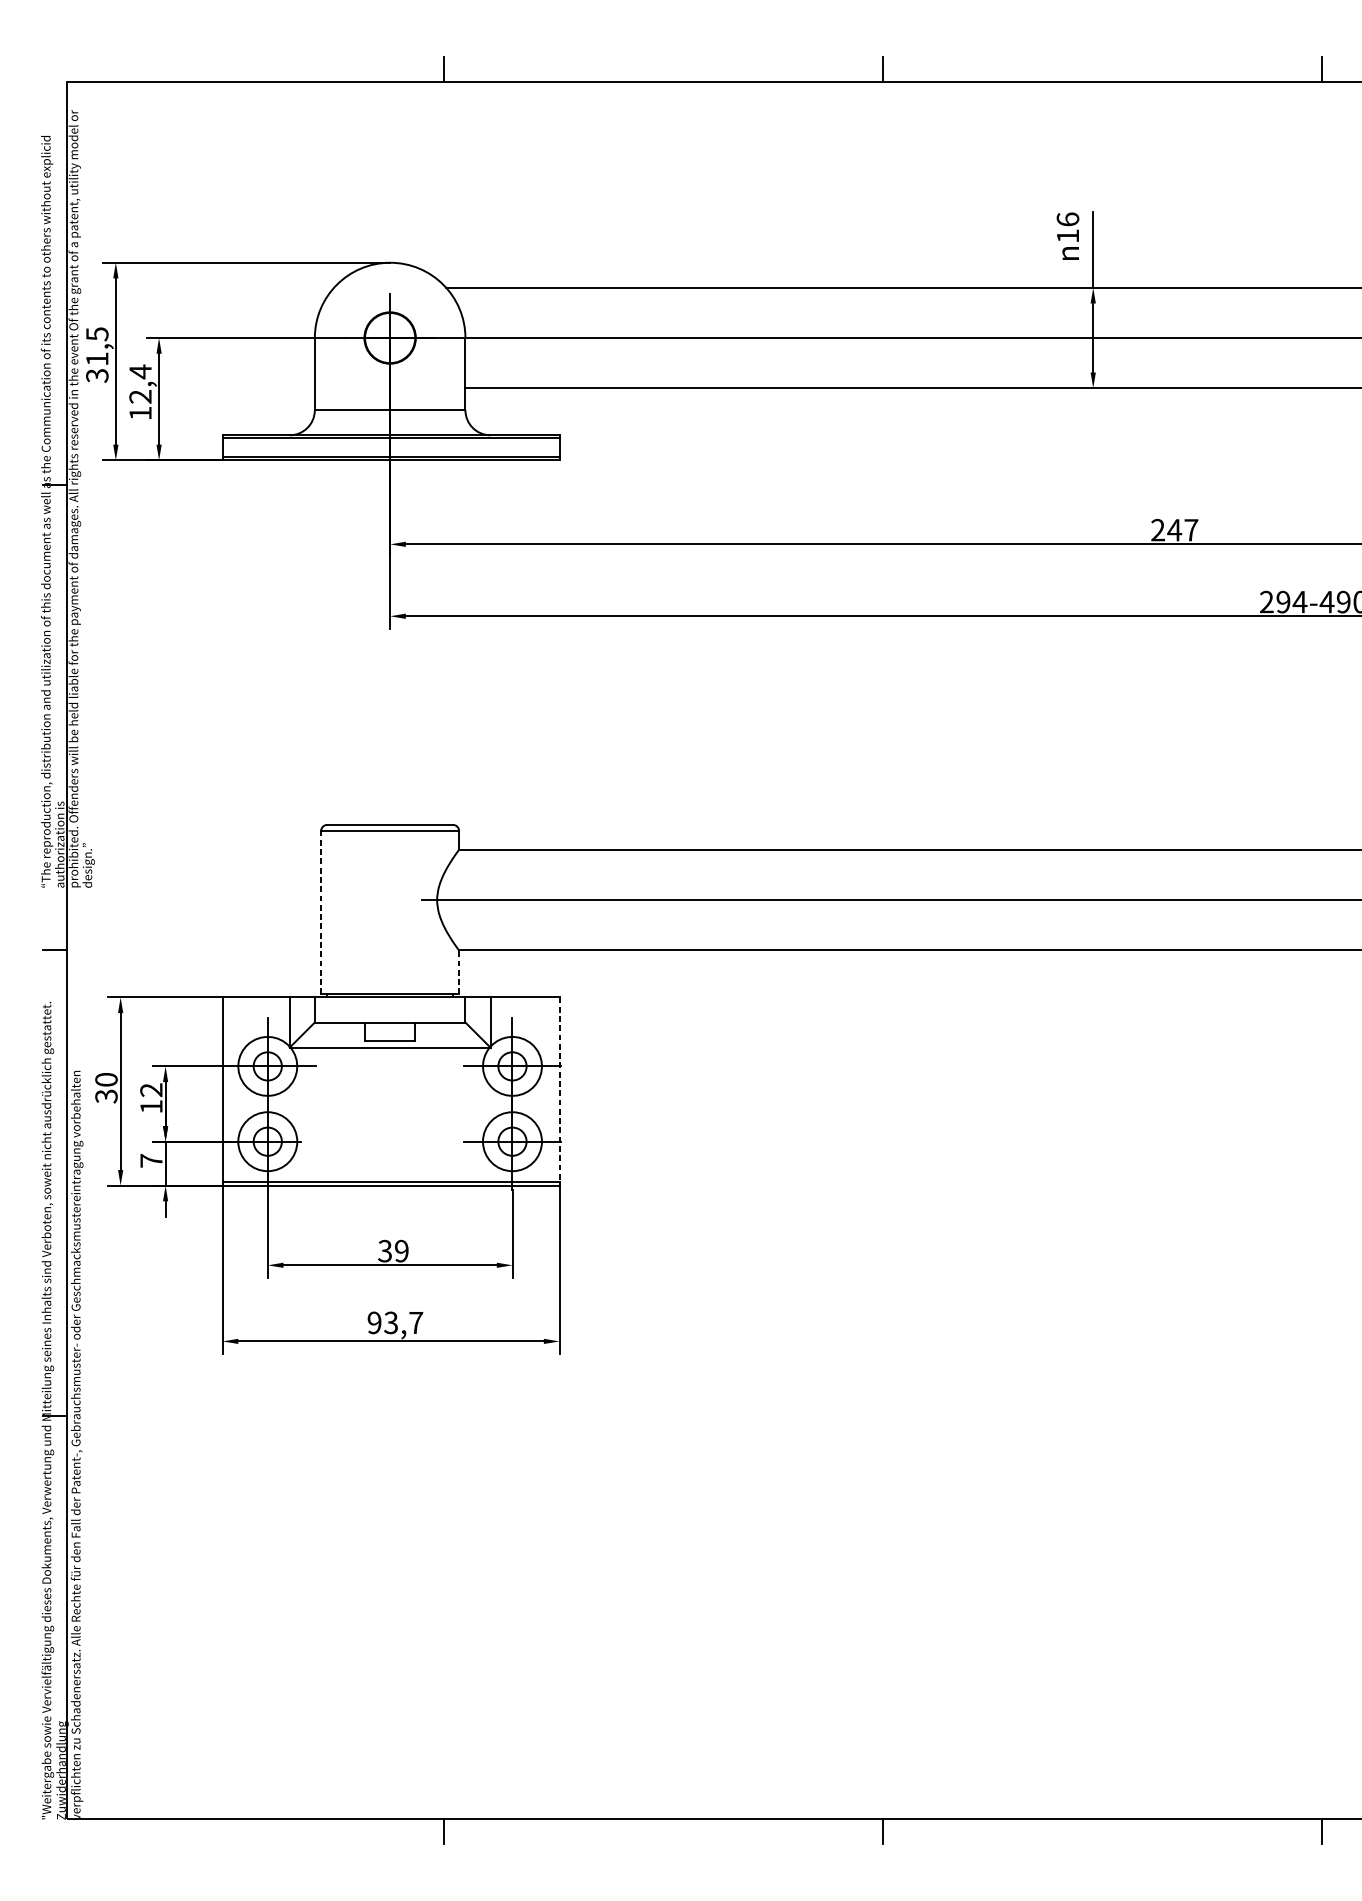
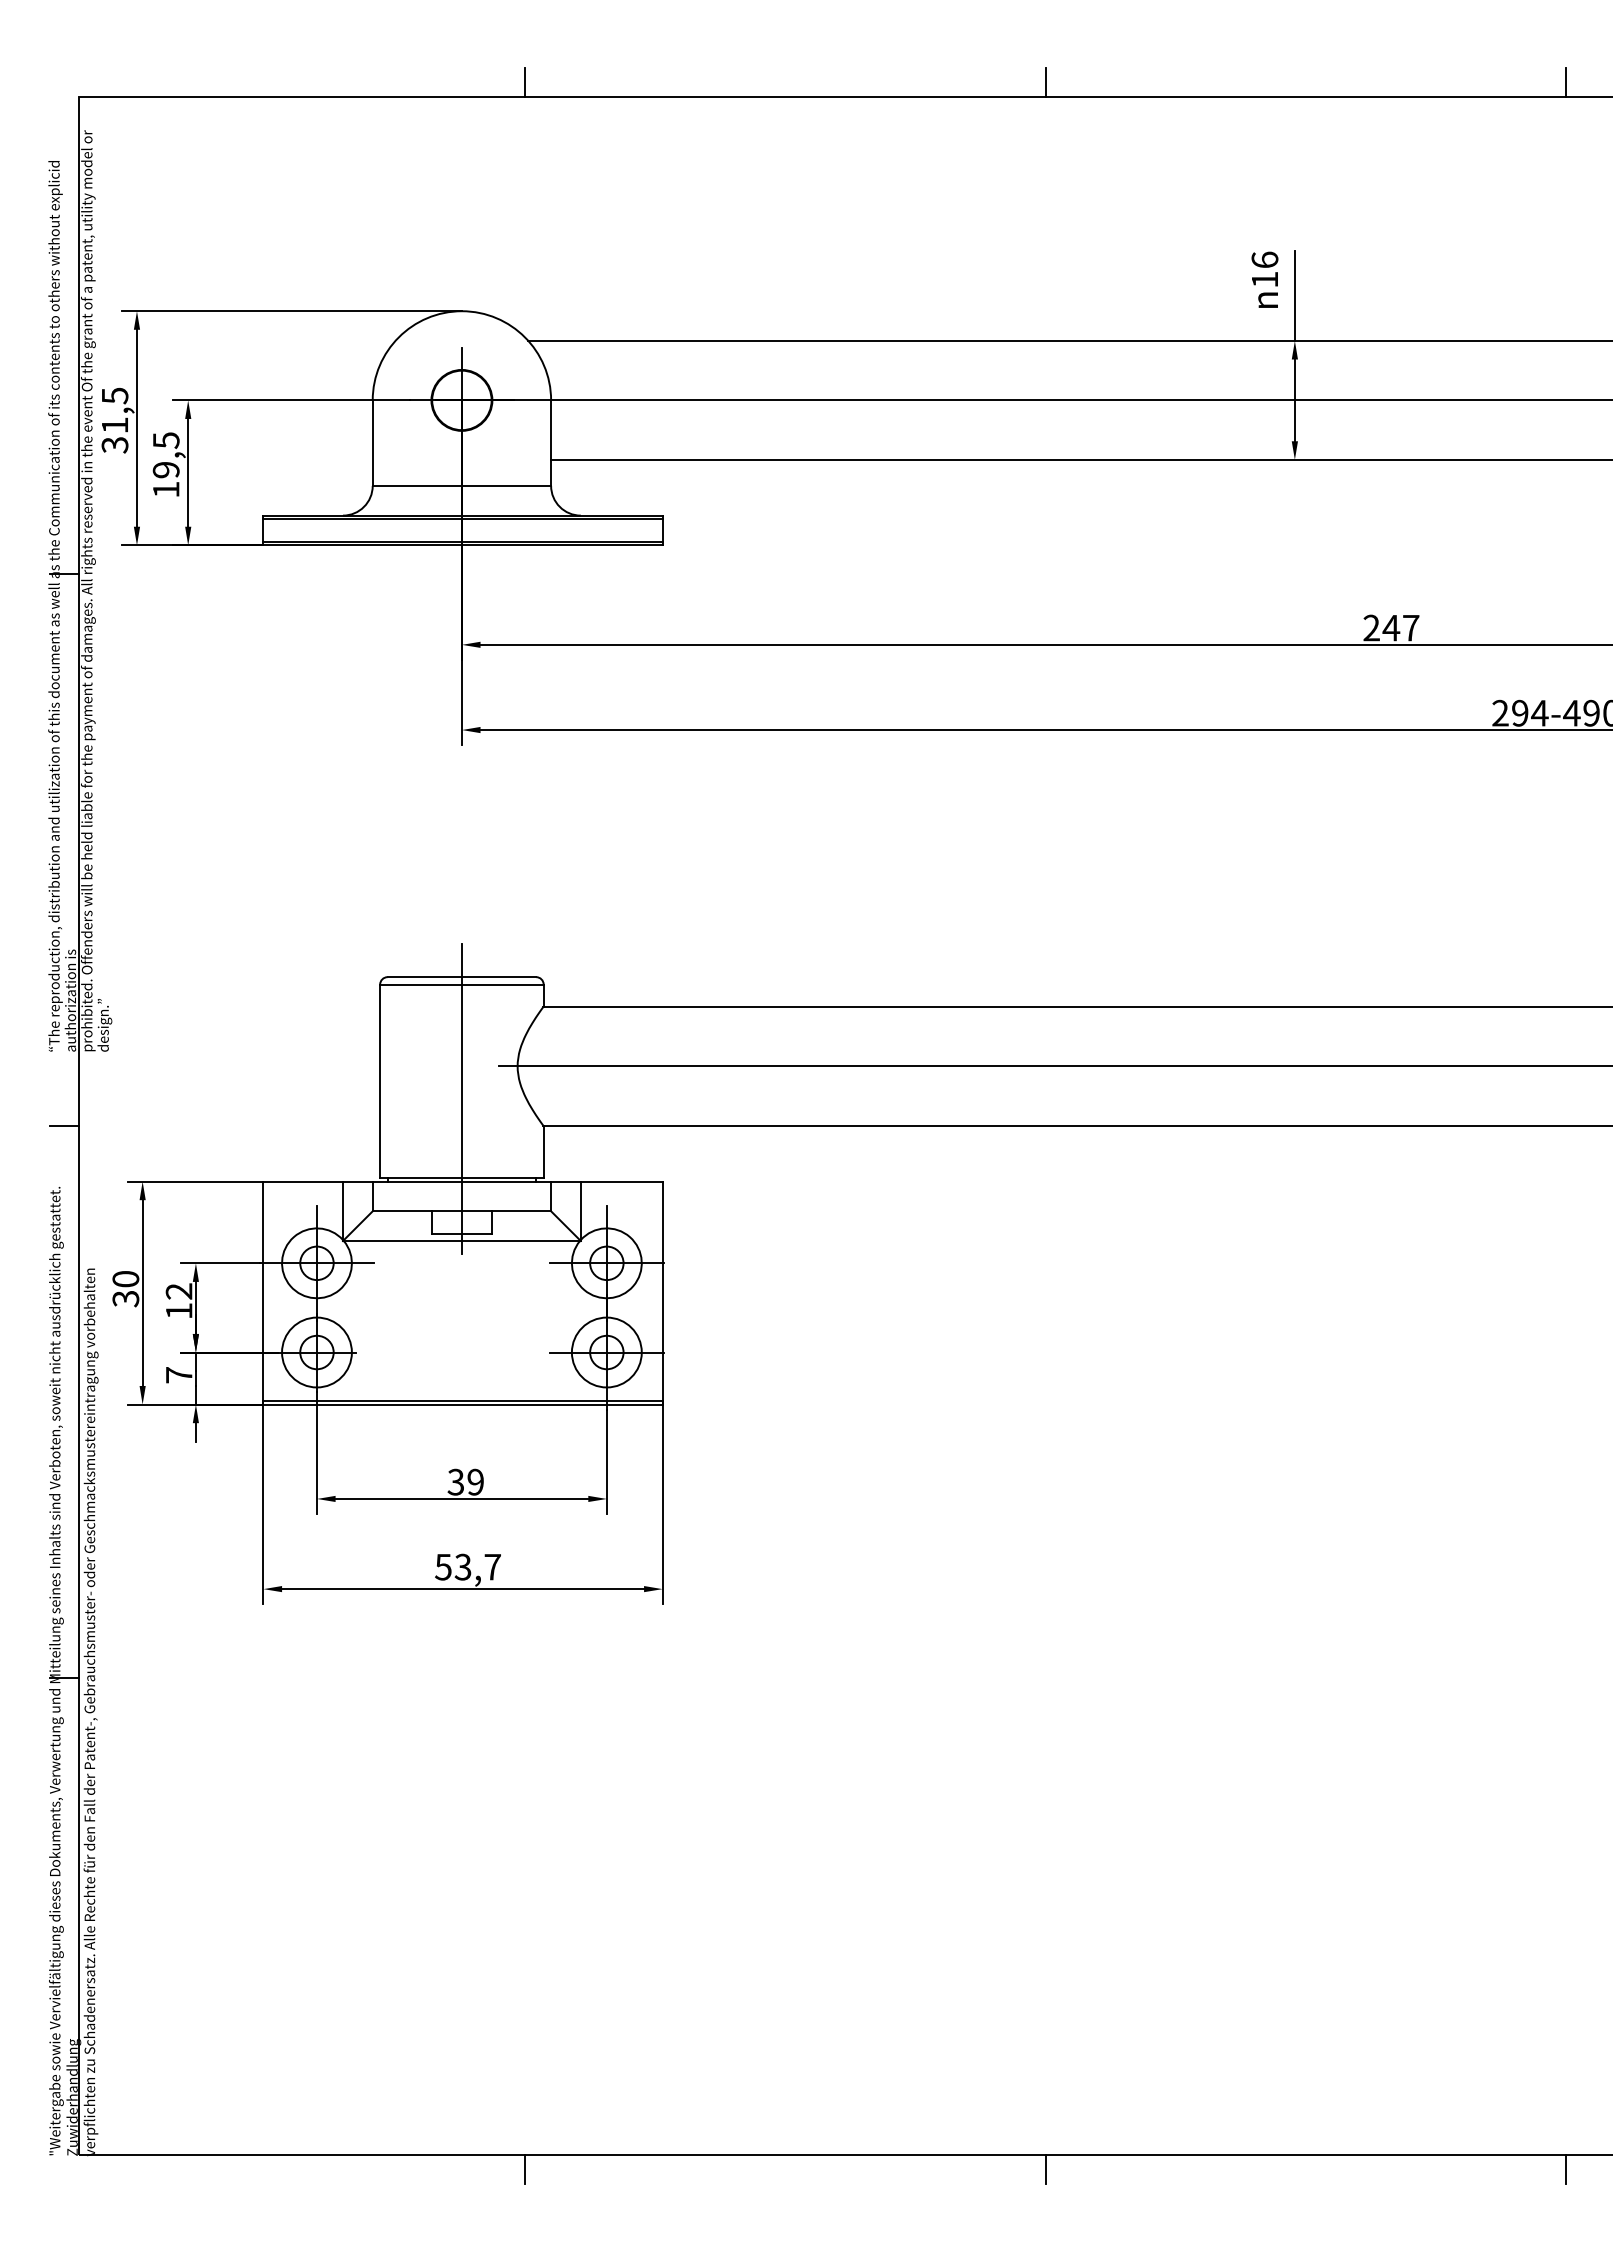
text: (140, 383) -> (166, 454), 12,4 -> 19,5
line: (321, 912) -> (380, 1081), dashed -> solid
line: (389, 927) -> (461, 1098), added
line: (459, 972) -> (543, 1152), dashed -> solid
line: (559, 1090) -> (662, 1291), dashed -> solid
text: (374, 1322) -> (443, 1566), 93,7 -> 53,7

